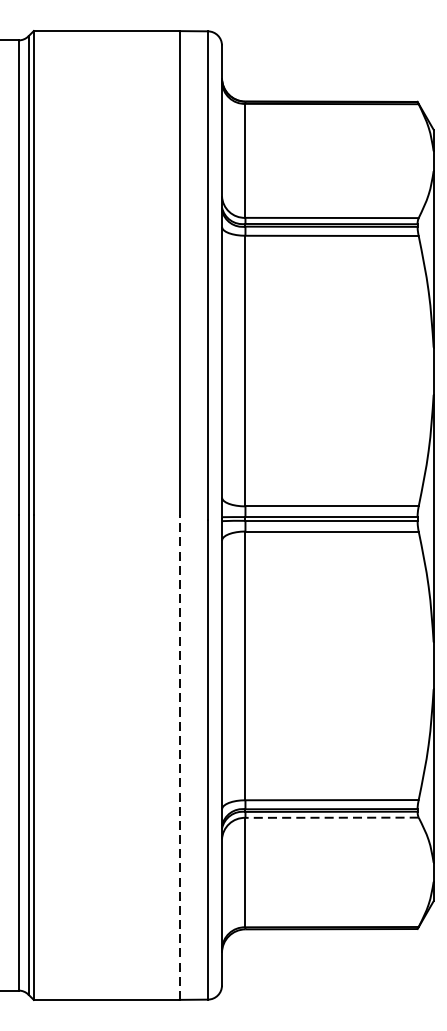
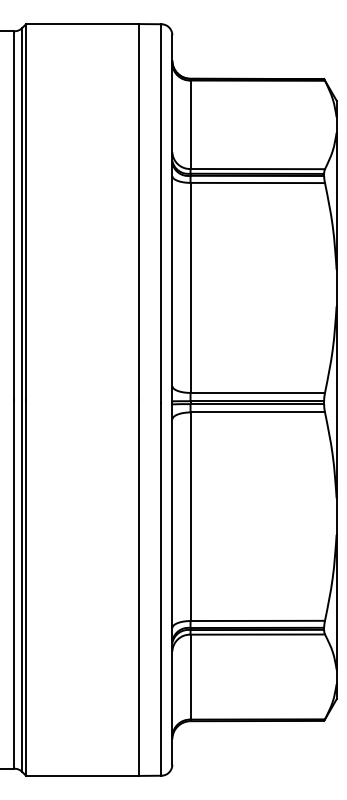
line: (179, 757) -> (139, 587), dashed -> solid
line: (331, 817) -> (257, 634), dashed -> solid

